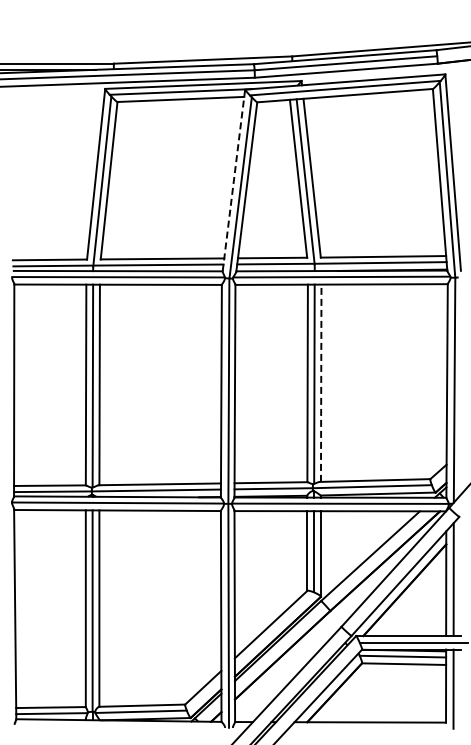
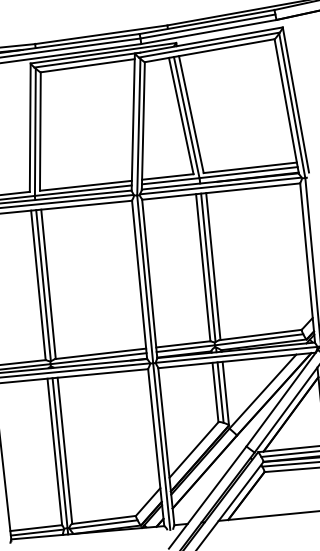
line: (233, 180) -> (132, 122), dashed -> solid
line: (321, 383) -> (213, 266), dashed -> solid

